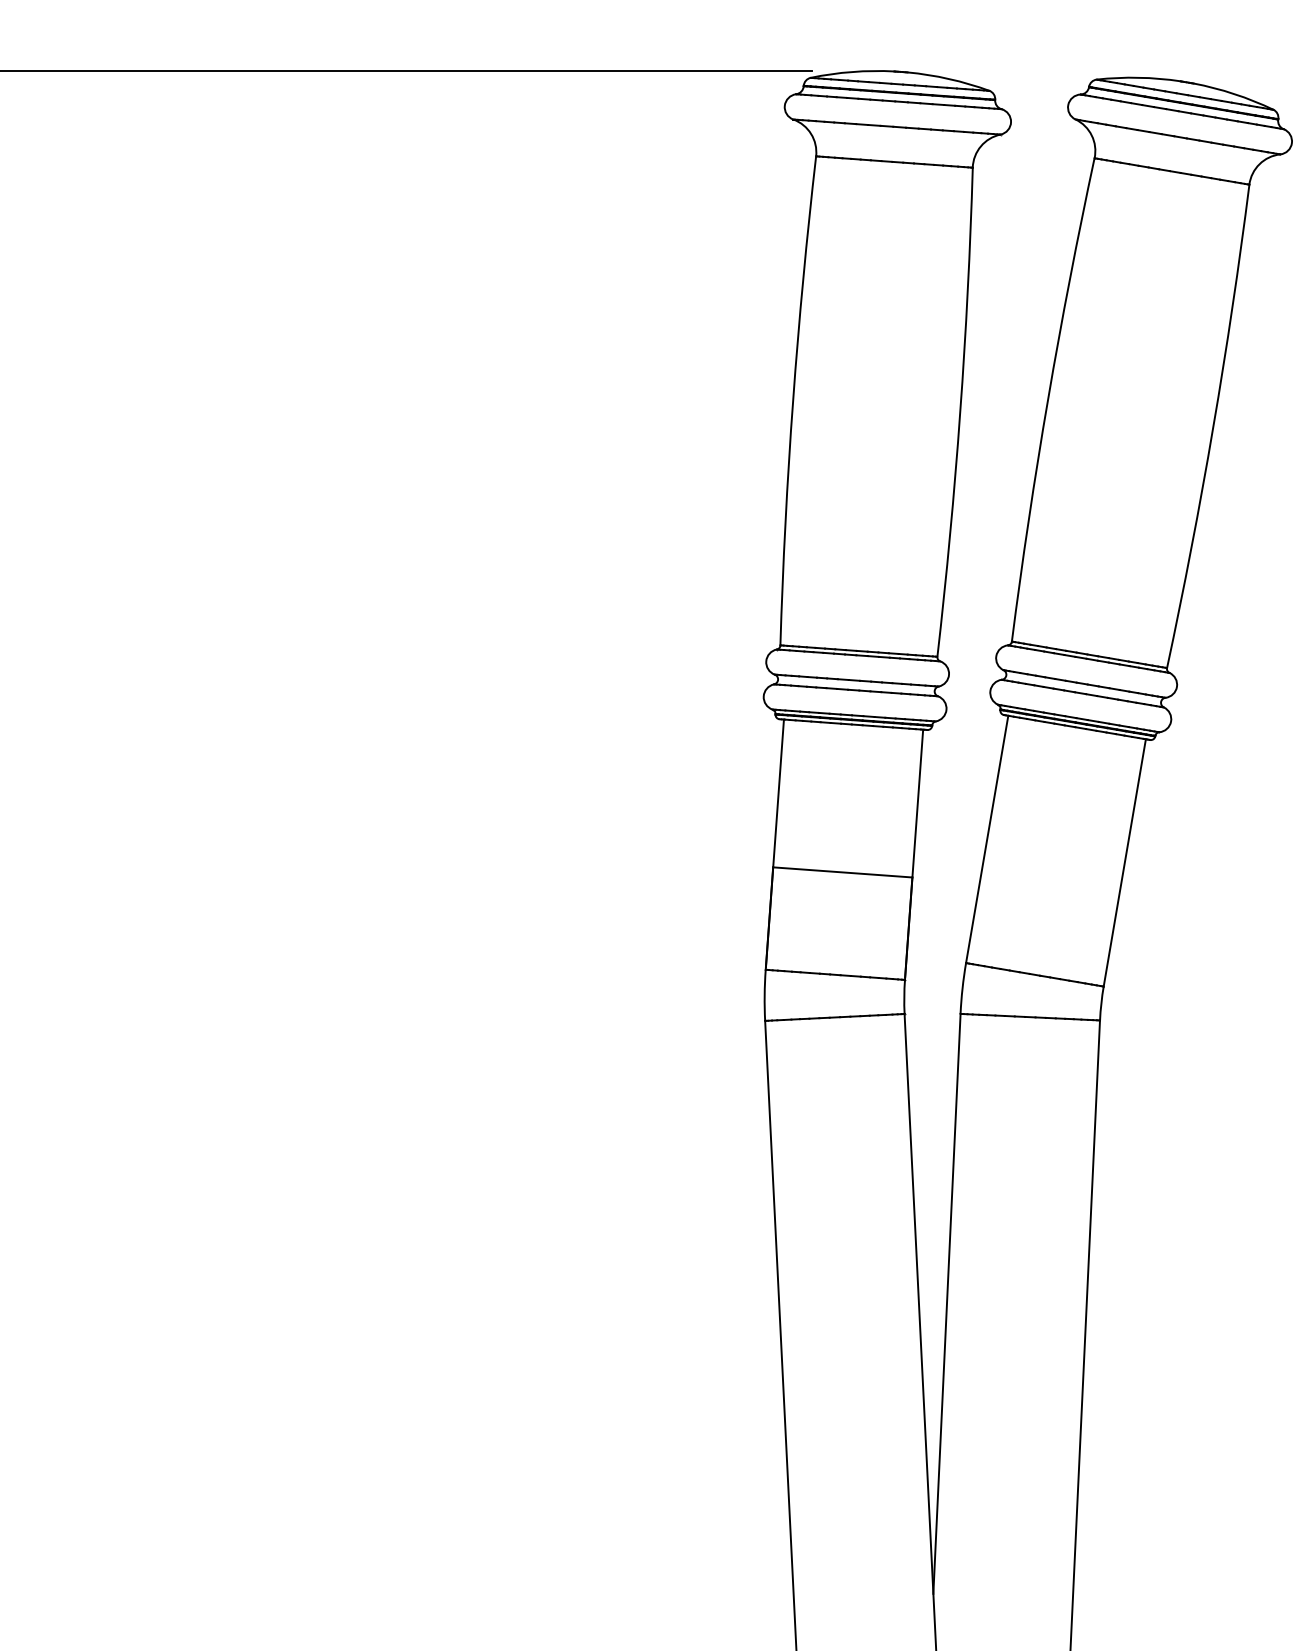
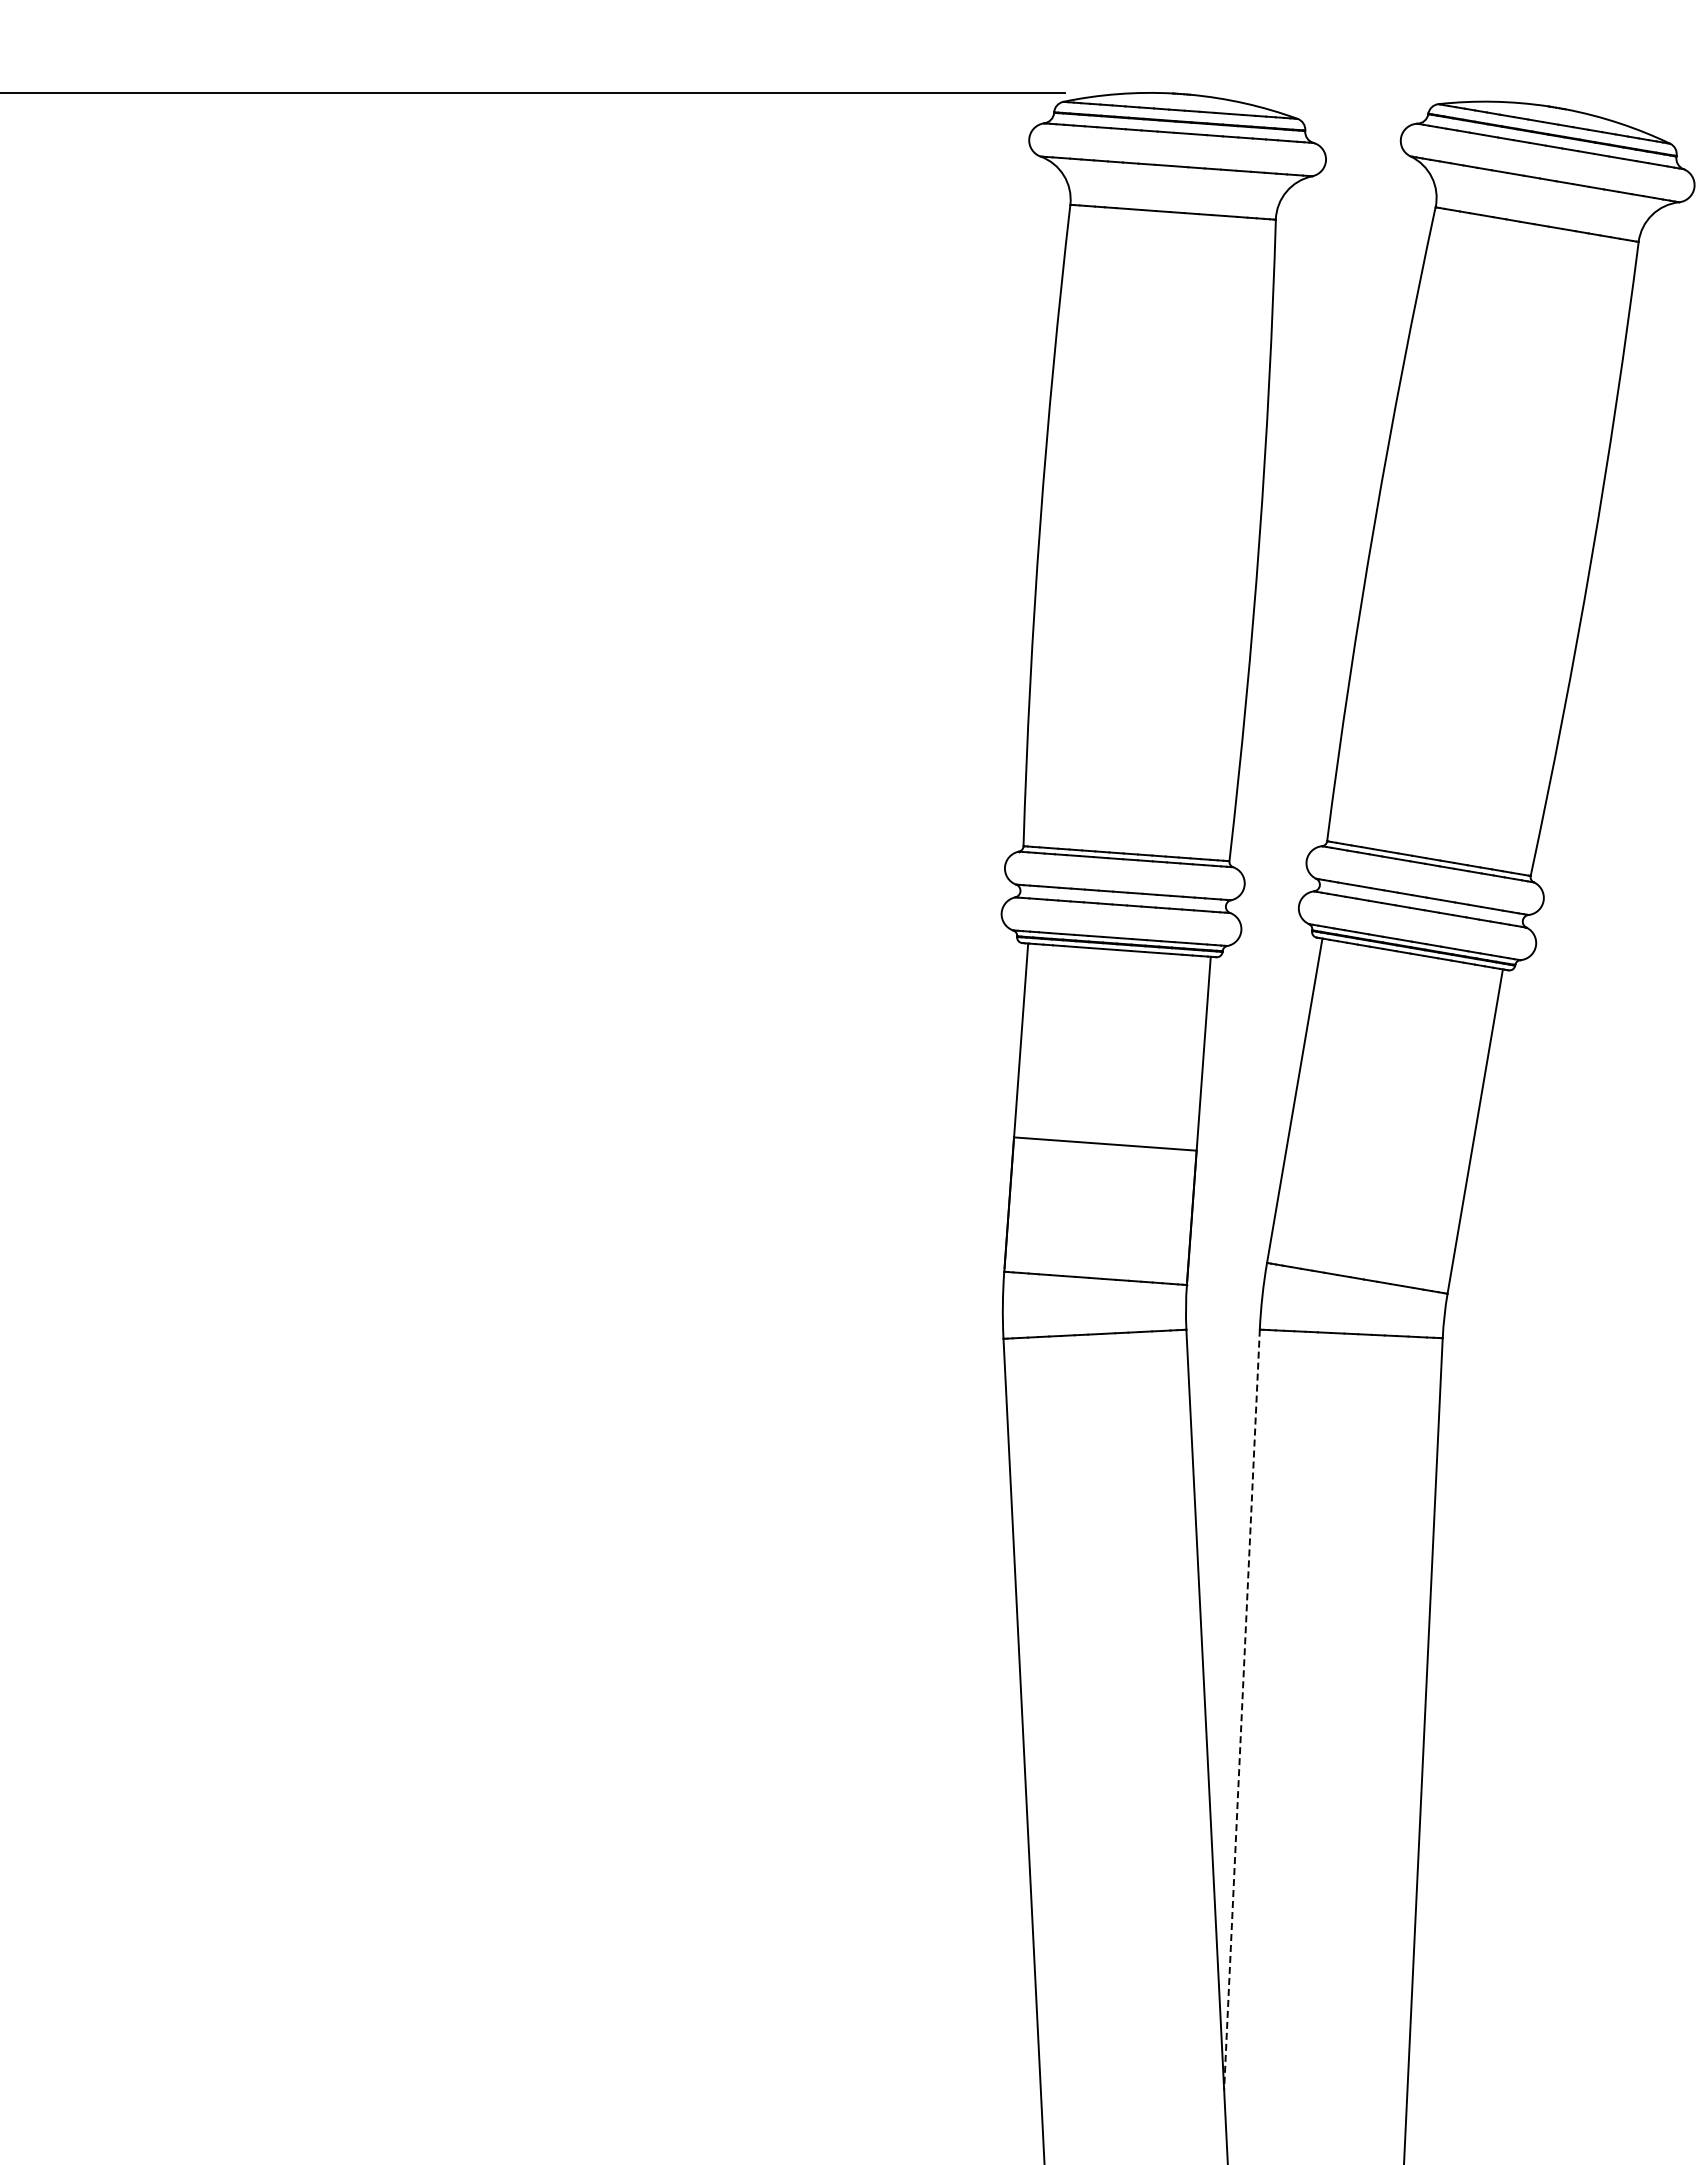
line: (947, 1303) -> (1242, 1709), solid -> dashed

